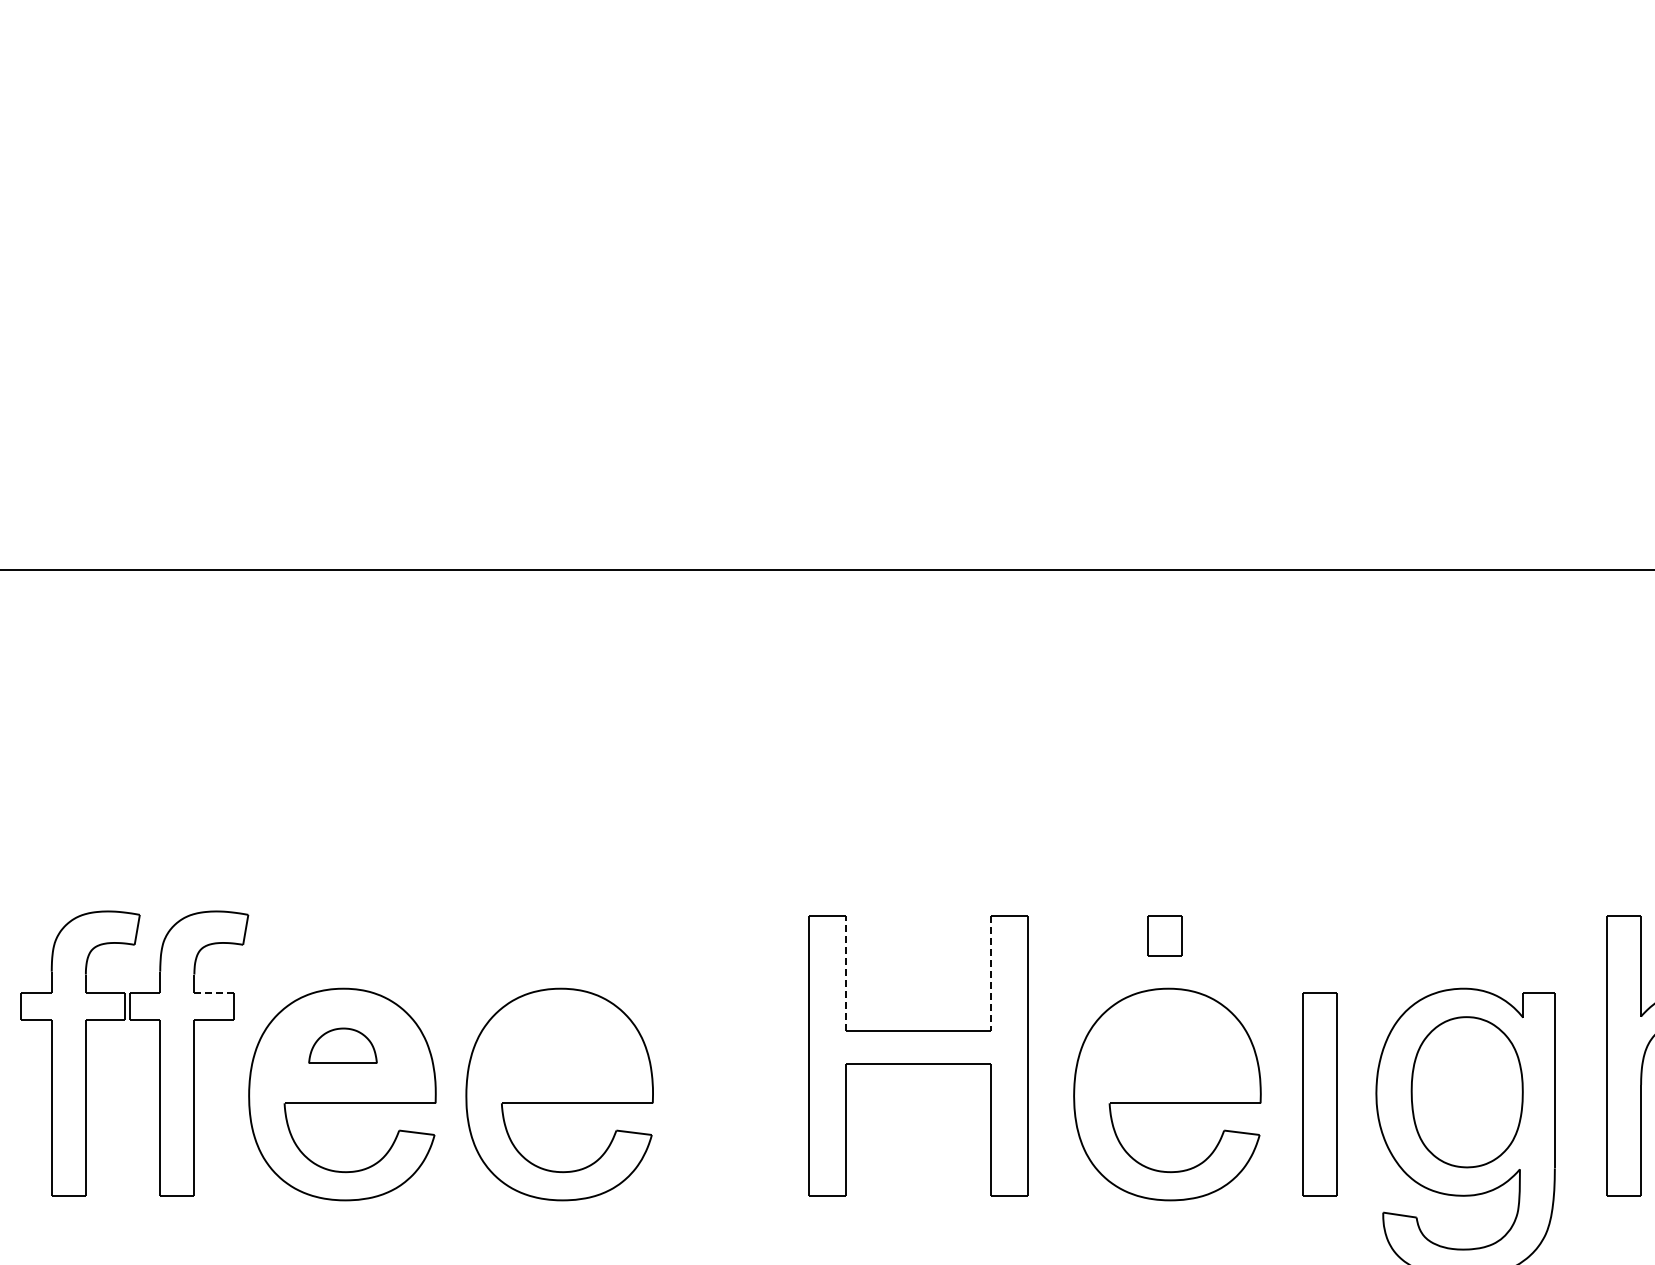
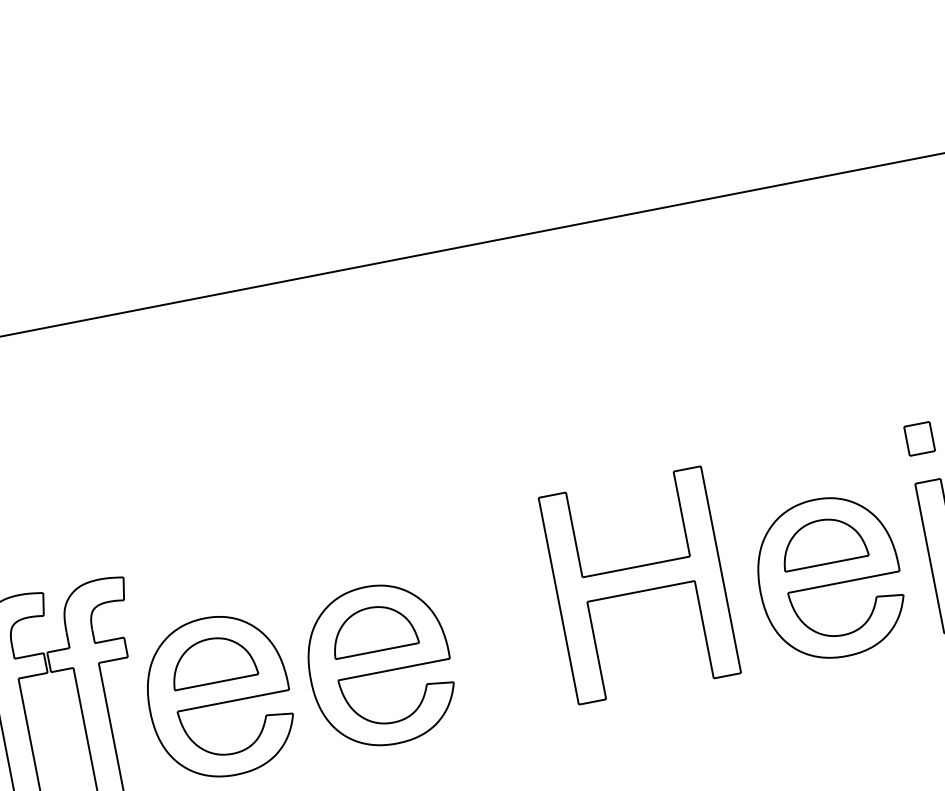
part: (1164, 935) -> (919, 438), moved
line: (846, 973) -> (574, 534), dashed -> solid
line: (991, 974) -> (682, 514), dashed -> solid
line: (214, 993) -> (109, 640), dashed -> solid
part: (342, 1045) -> (212, 660), size x1.67
part: (559, 1045) -> (372, 629), added
part: (1167, 1045) -> (822, 541), added

